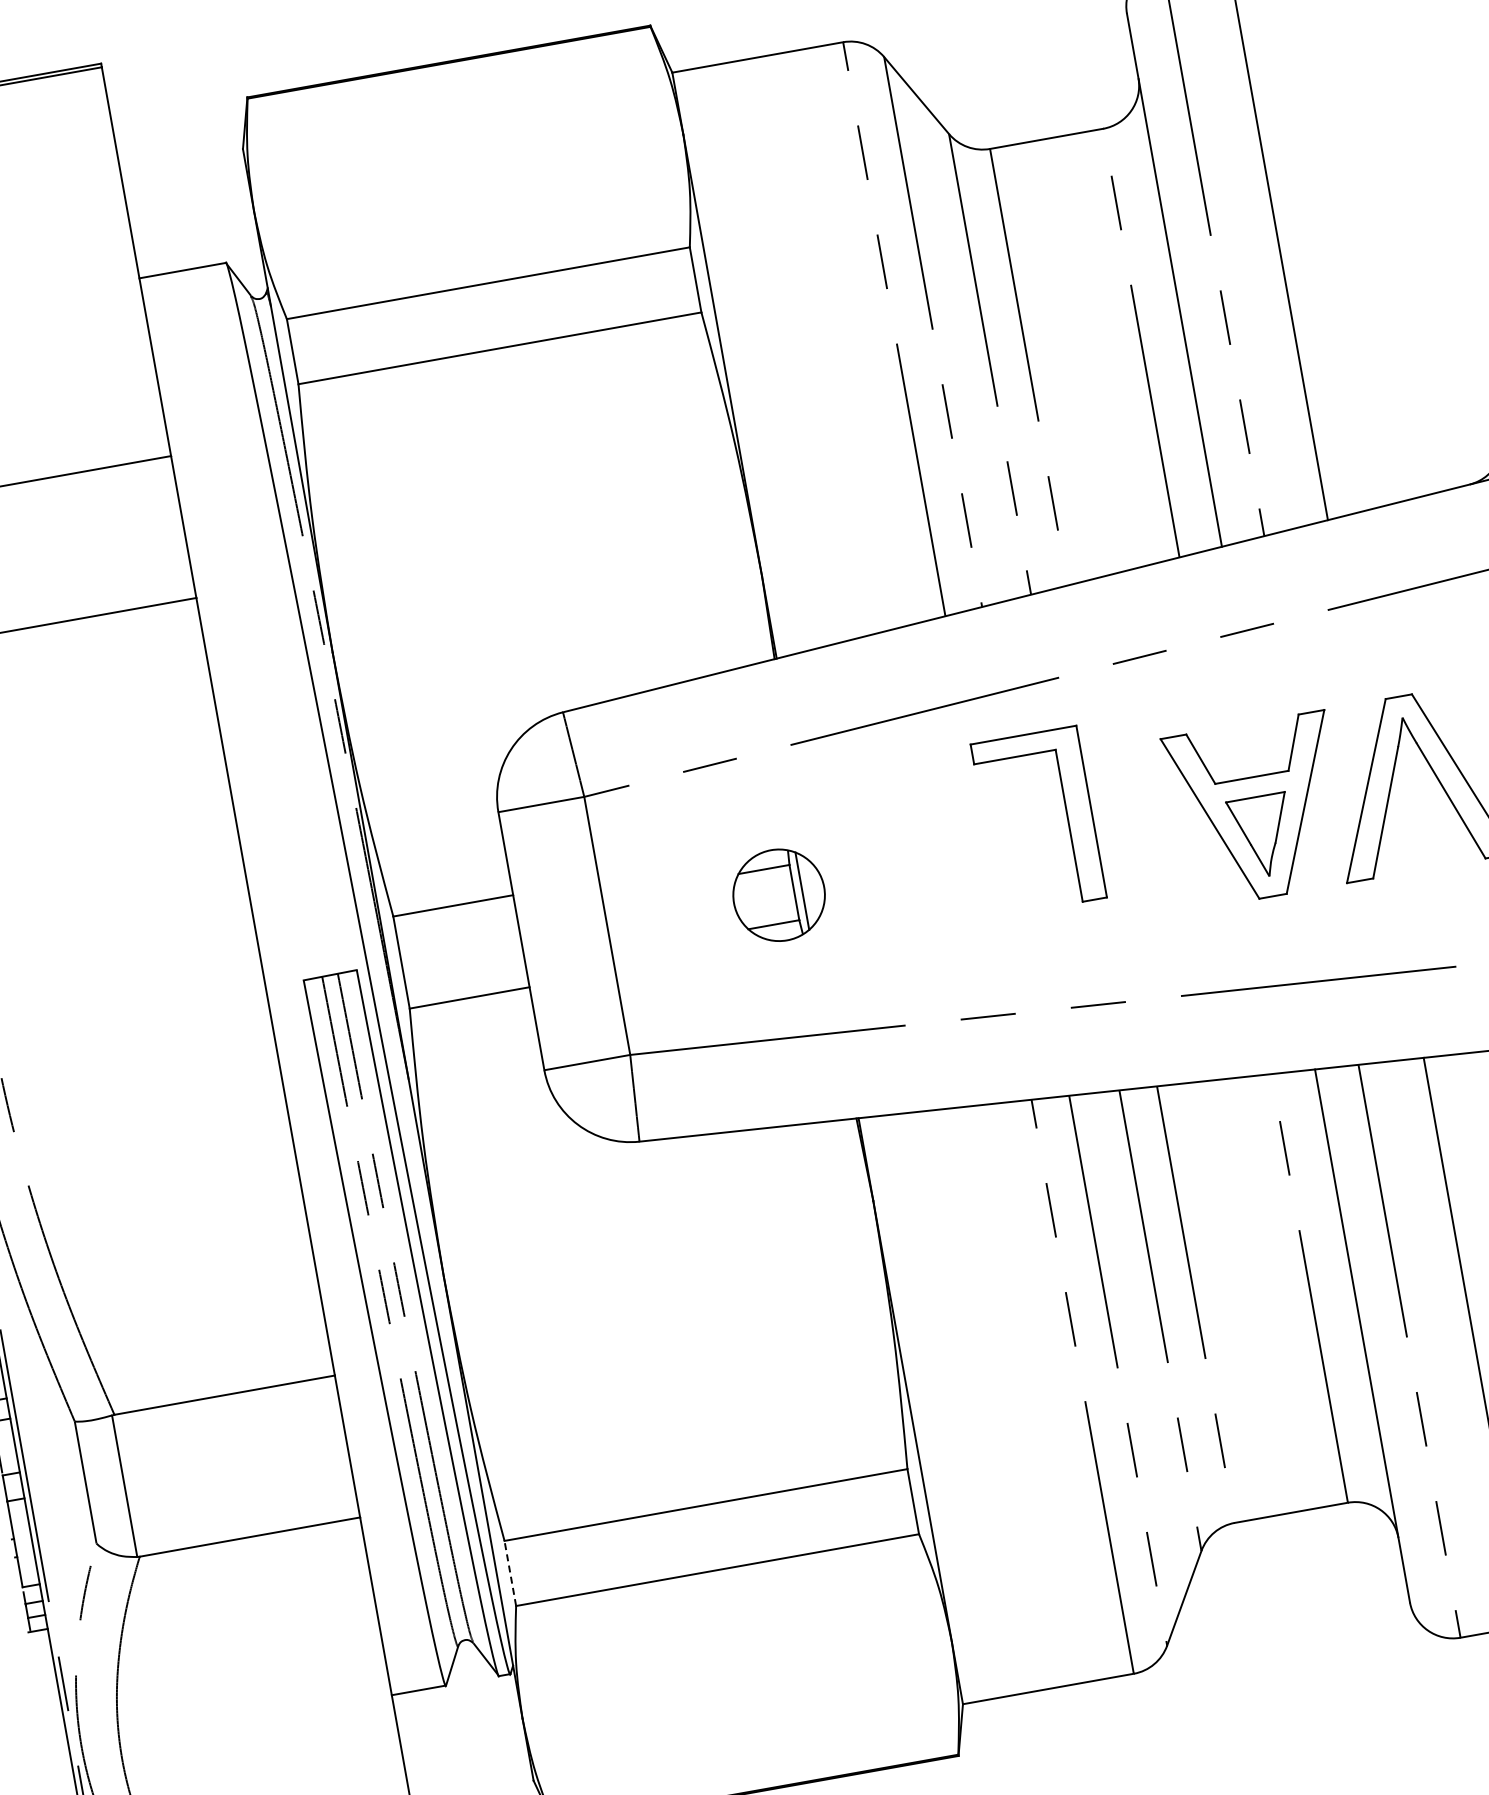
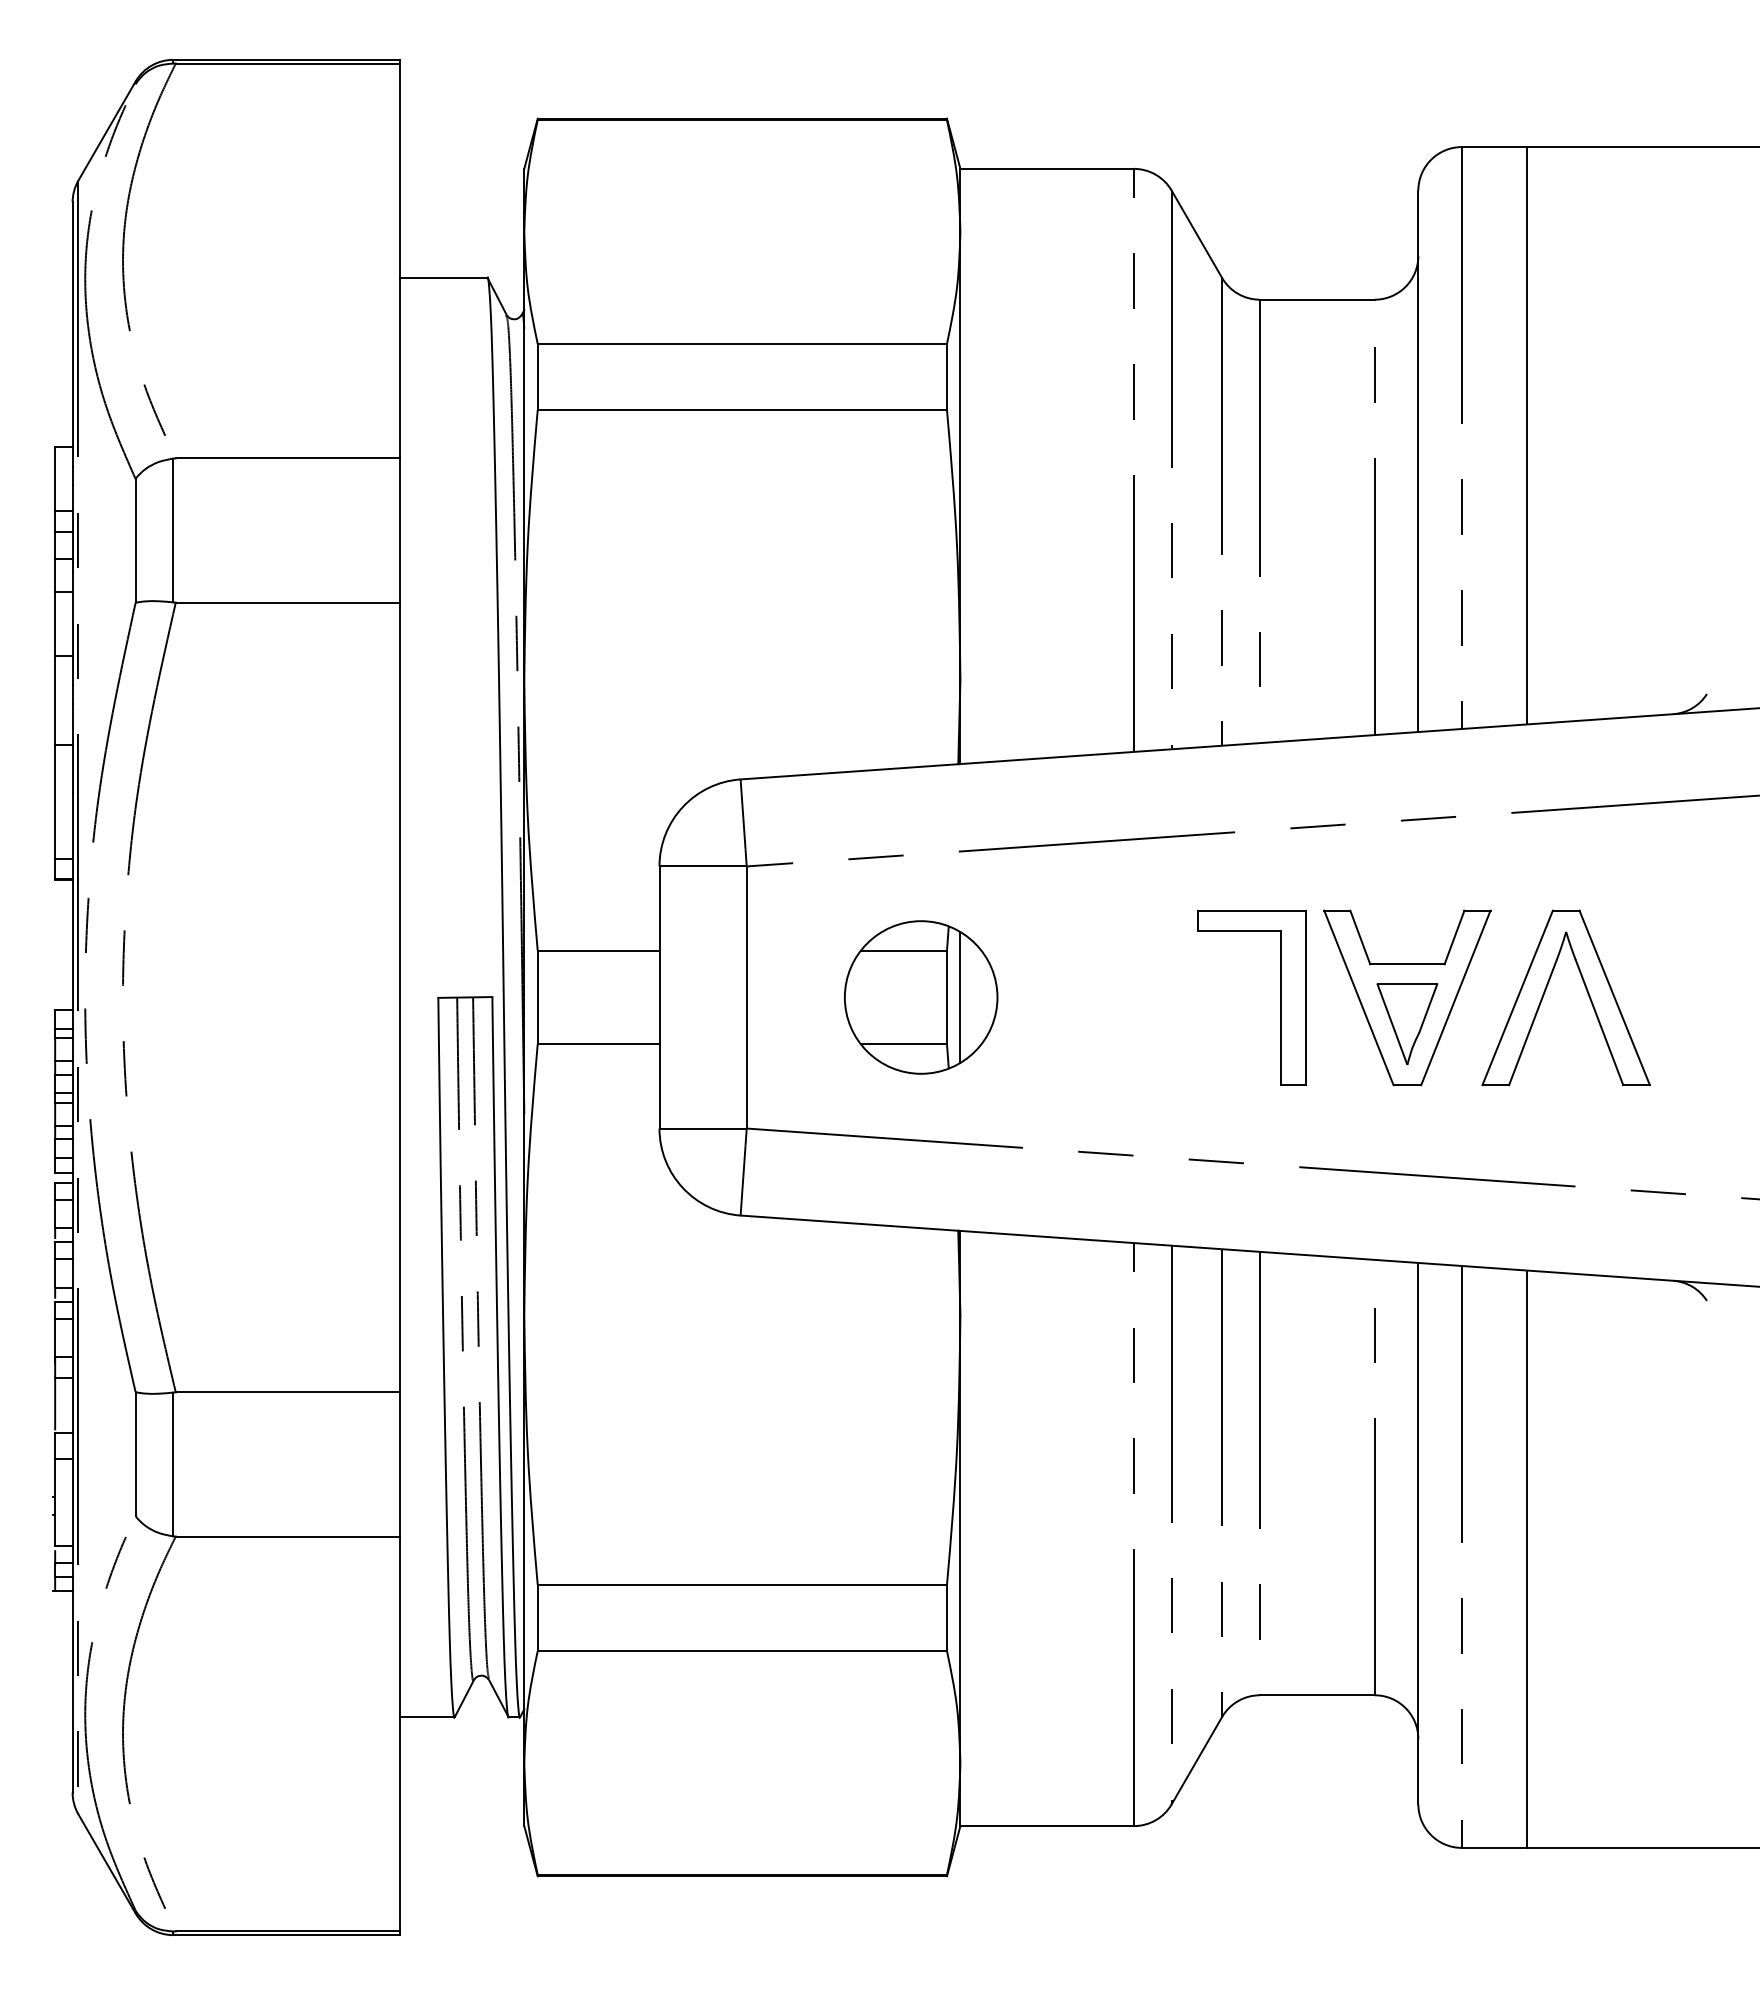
part: (1066, 815) -> (1280, 997), moved
part: (779, 895) -> (921, 997), size x1.67
line: (510, 1573) -> (537, 1617), dashed -> solid

